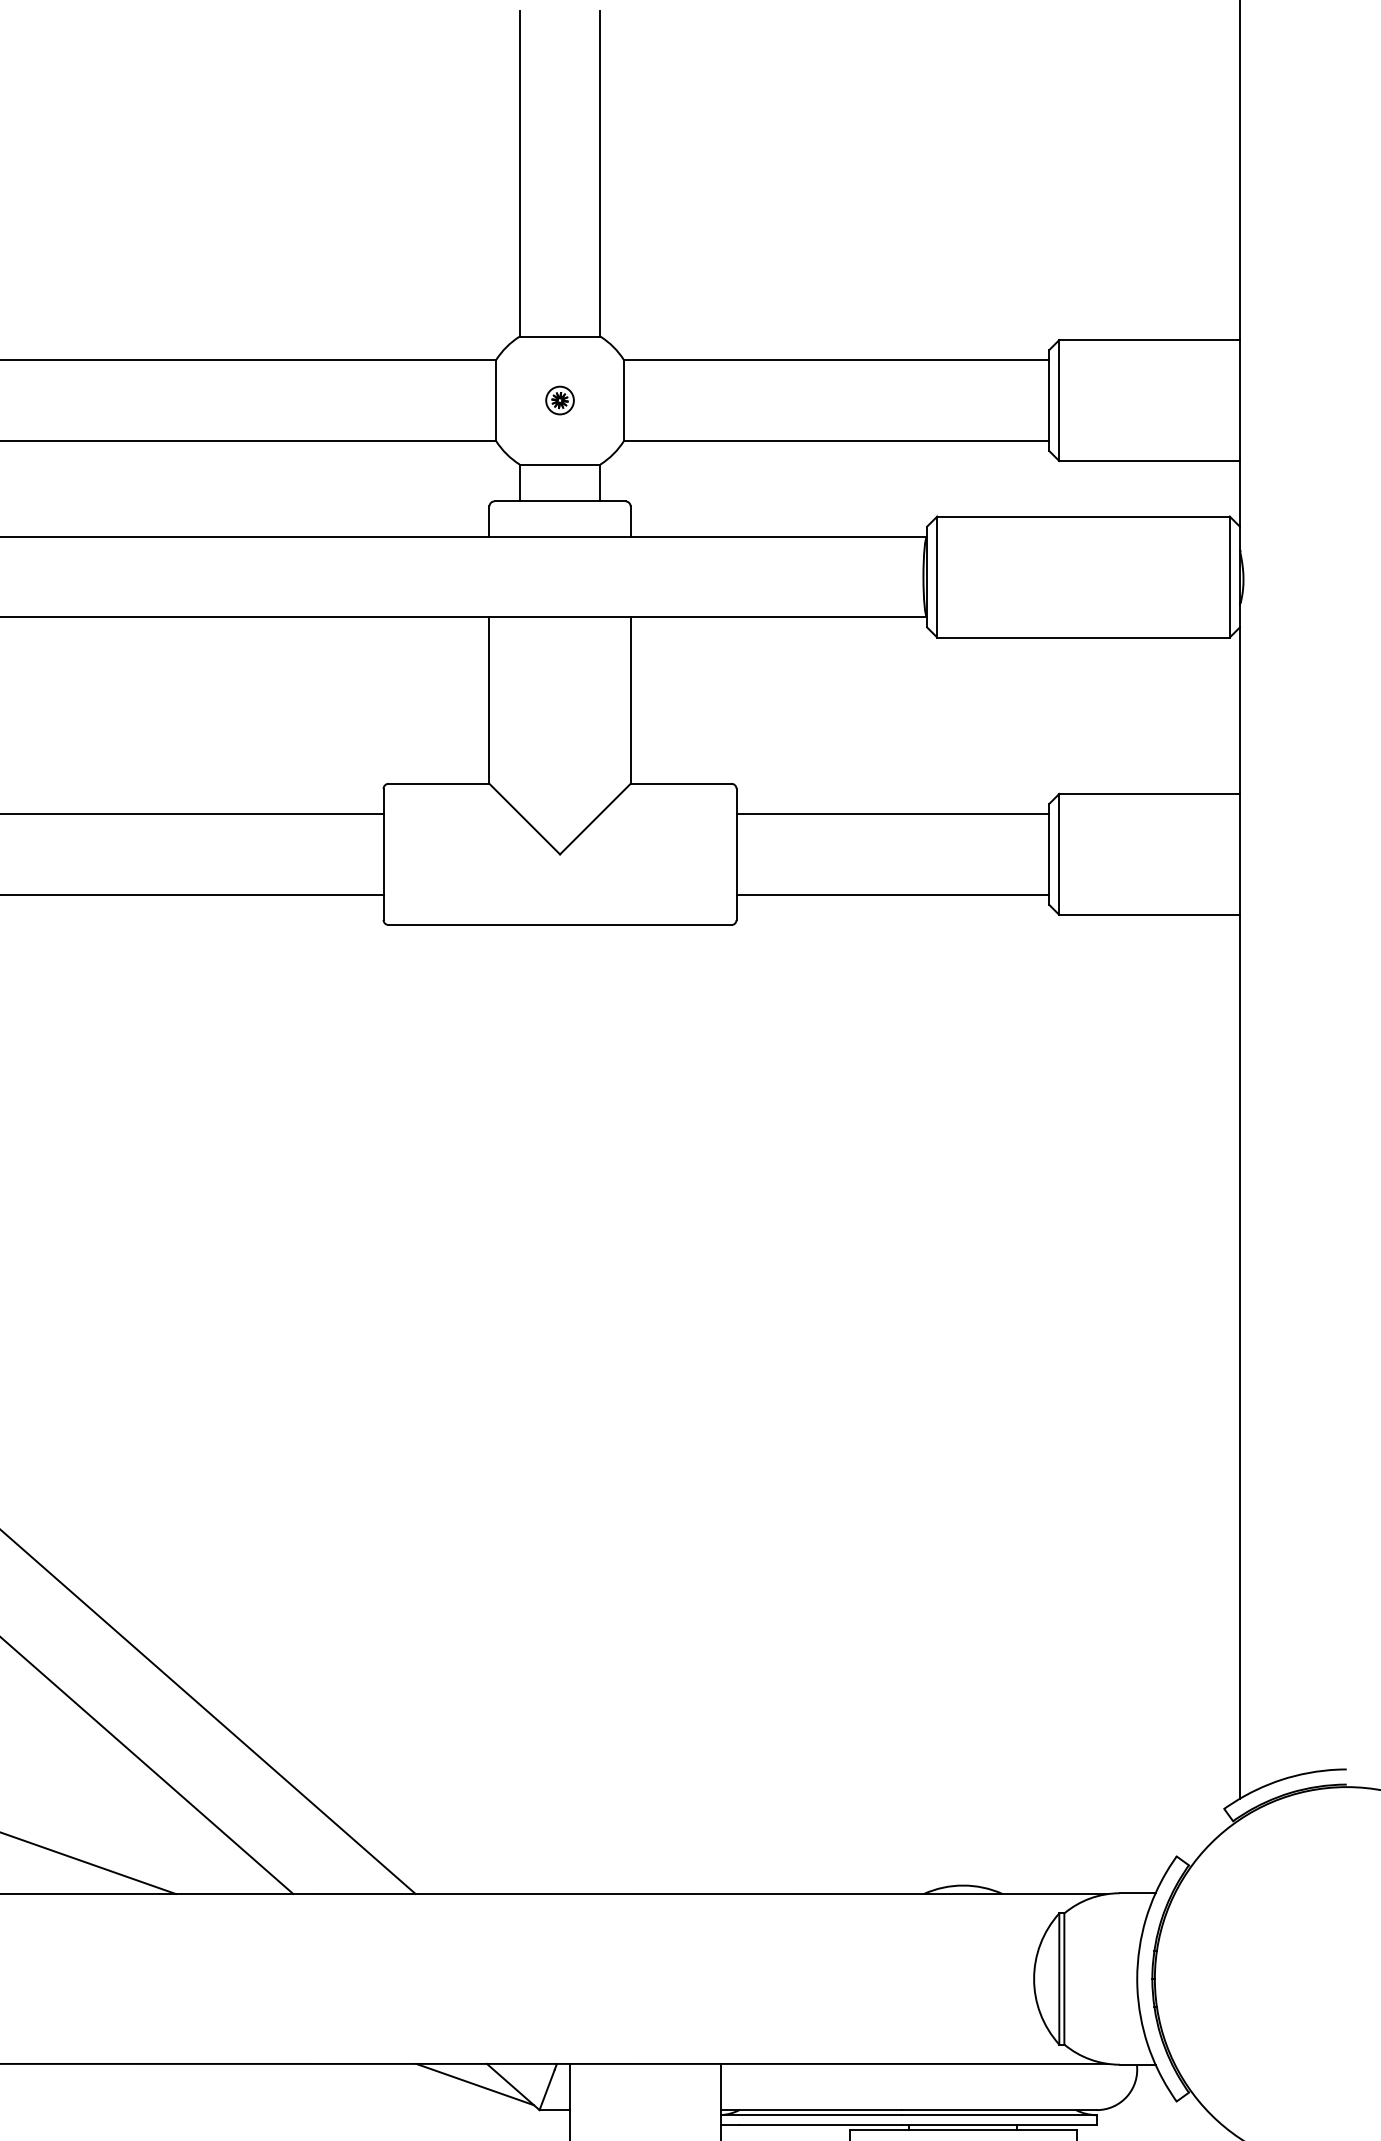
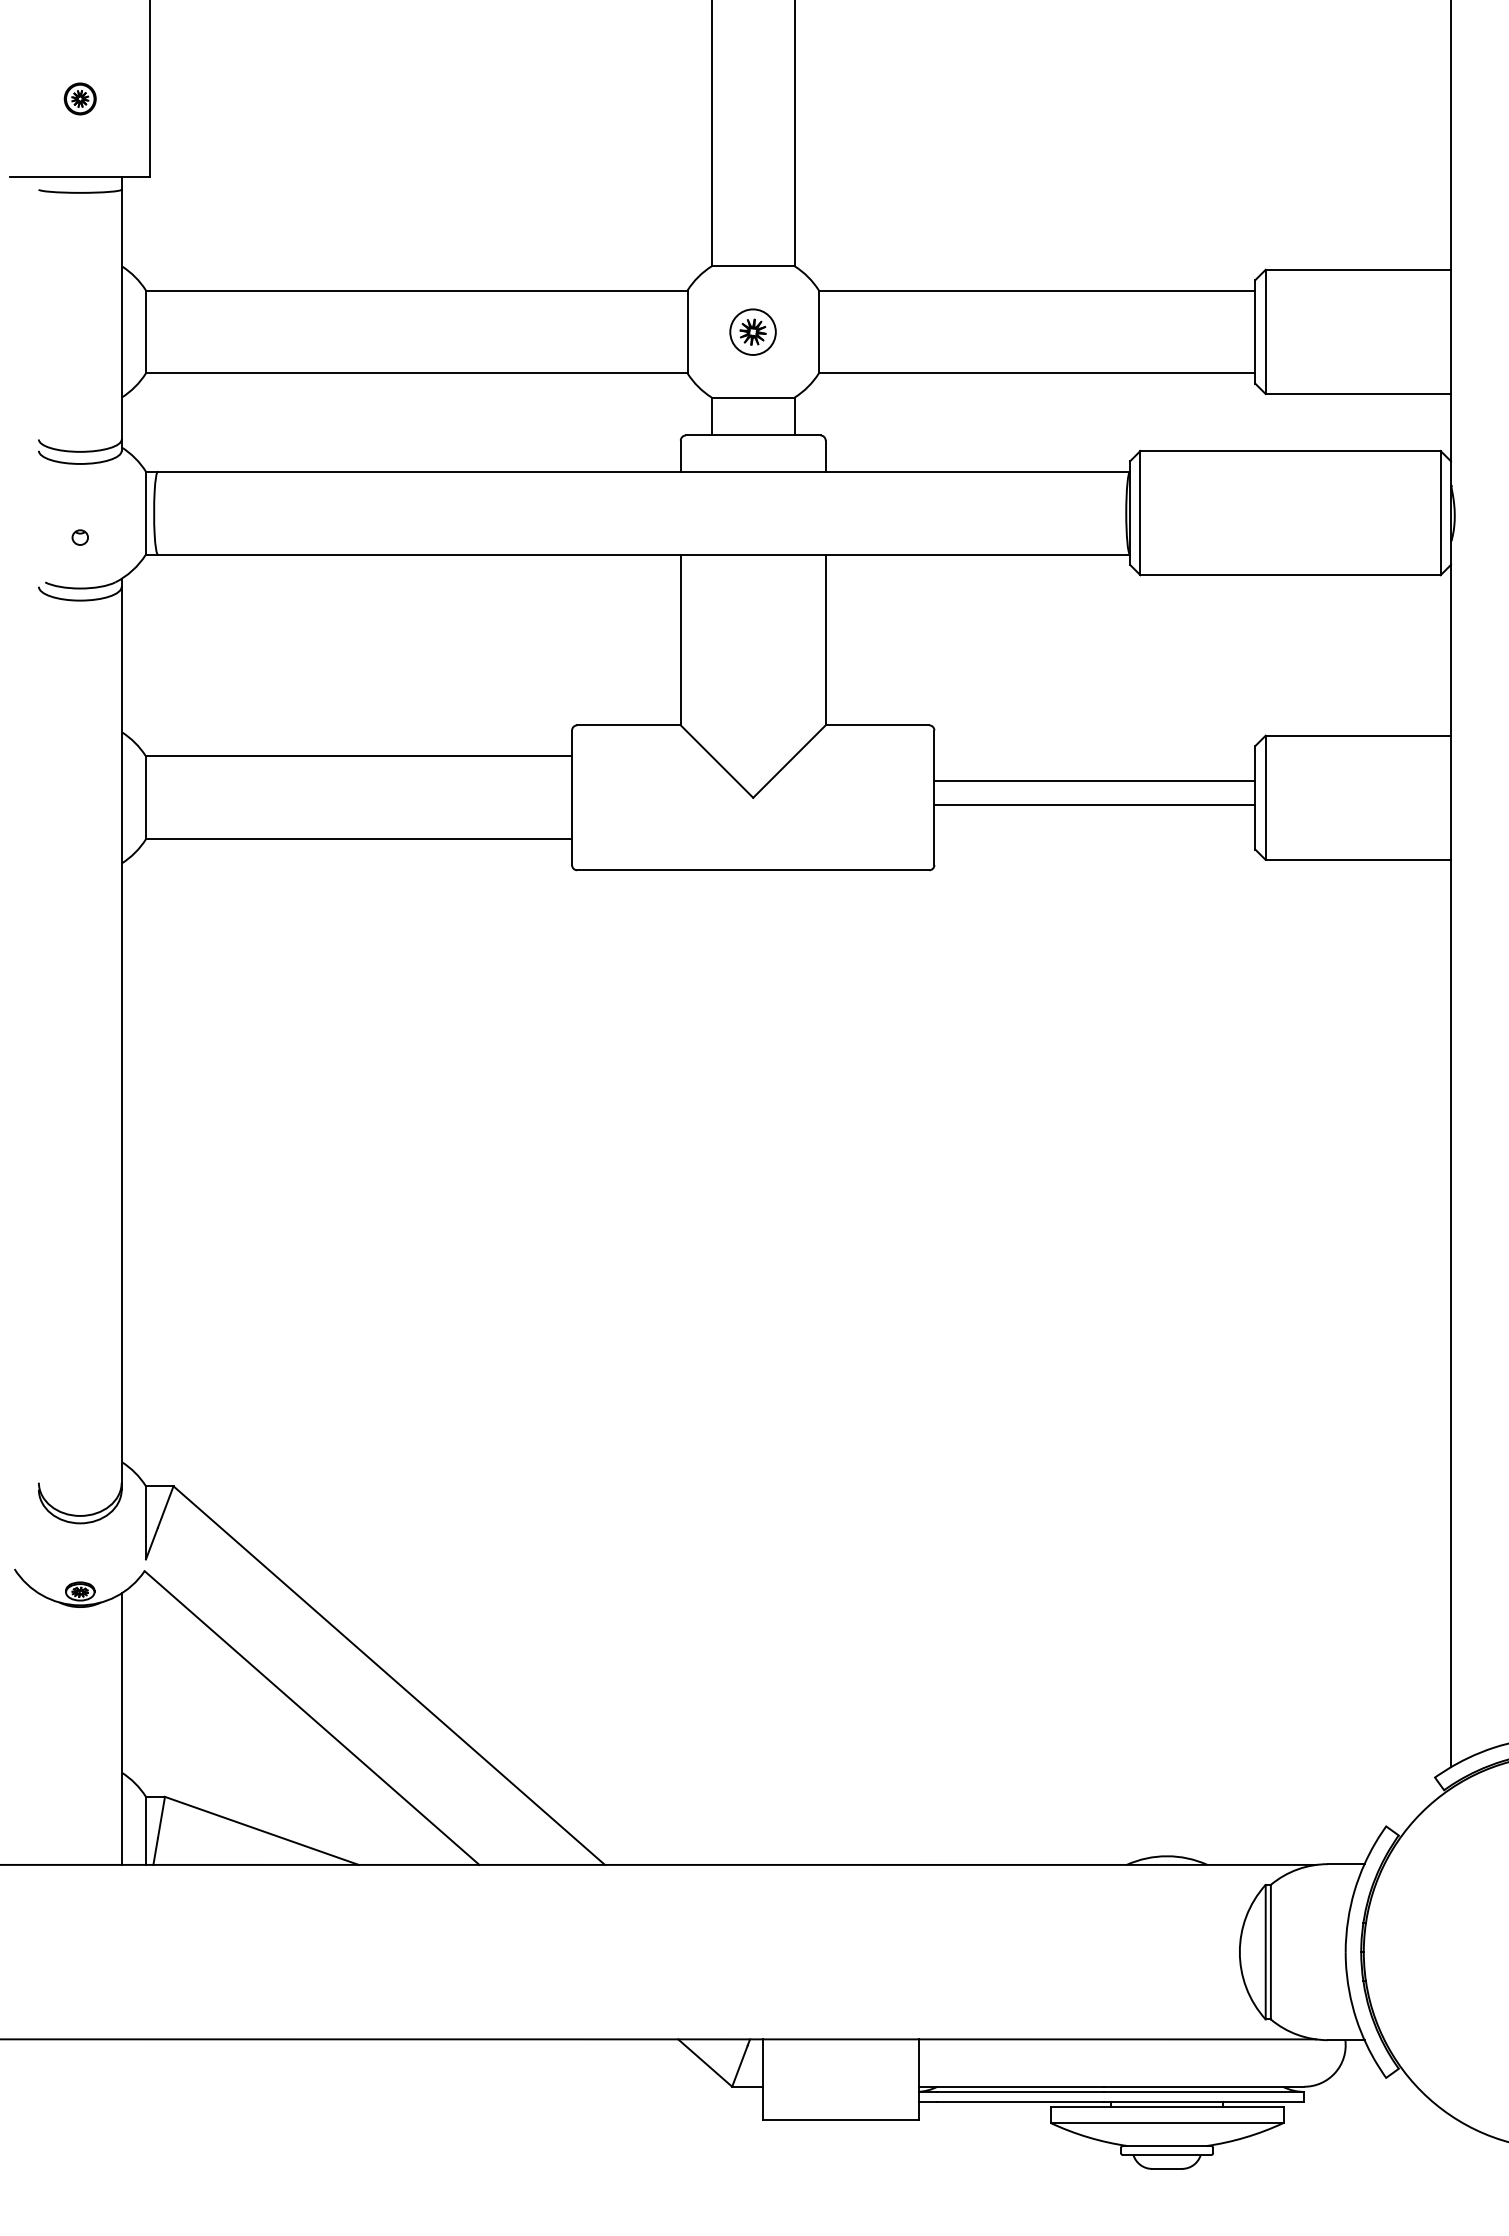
part: (560, 400) -> (753, 331), size x1.6
line: (892, 814) -> (1094, 805), moved
line: (892, 895) -> (1094, 781), moved
line: (474, 2084) -> (665, 2060), removed

